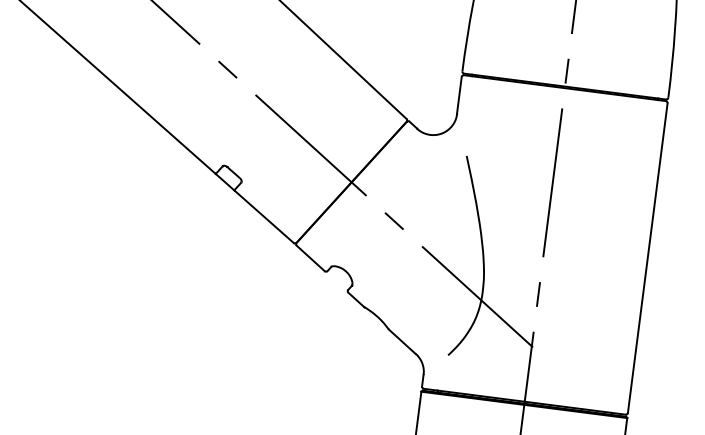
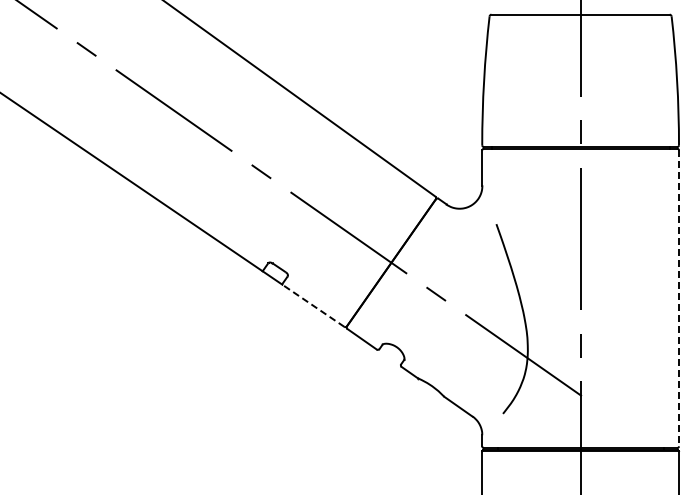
line: (264, 216) -> (313, 305), solid -> dashed
line: (647, 258) -> (678, 298), solid -> dashed

